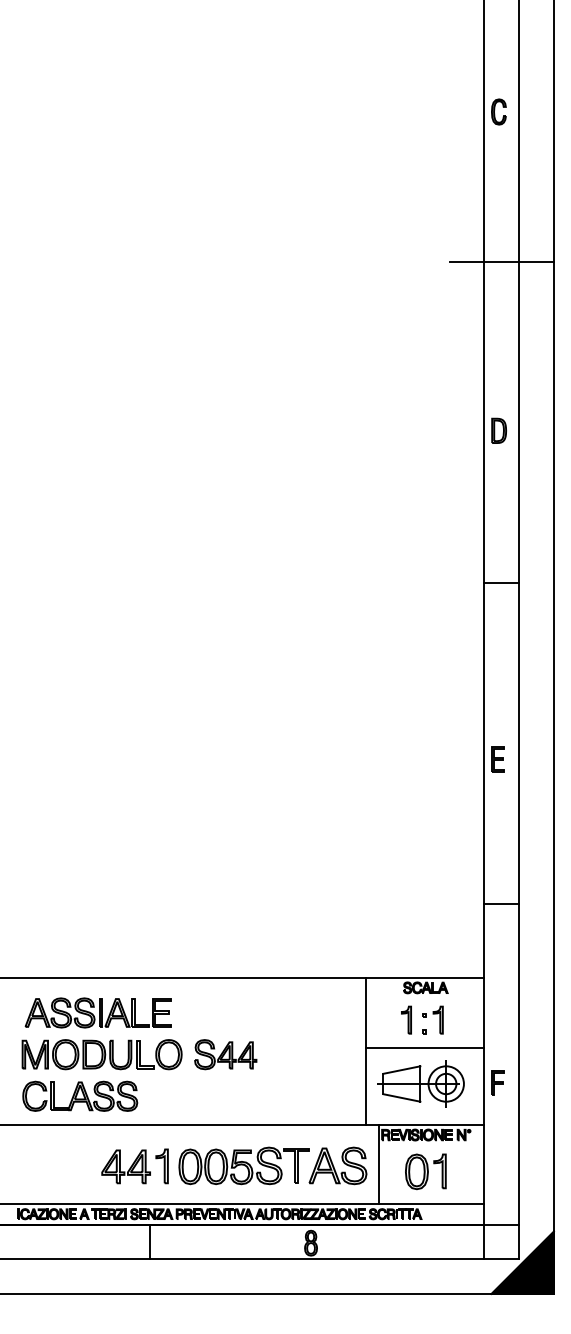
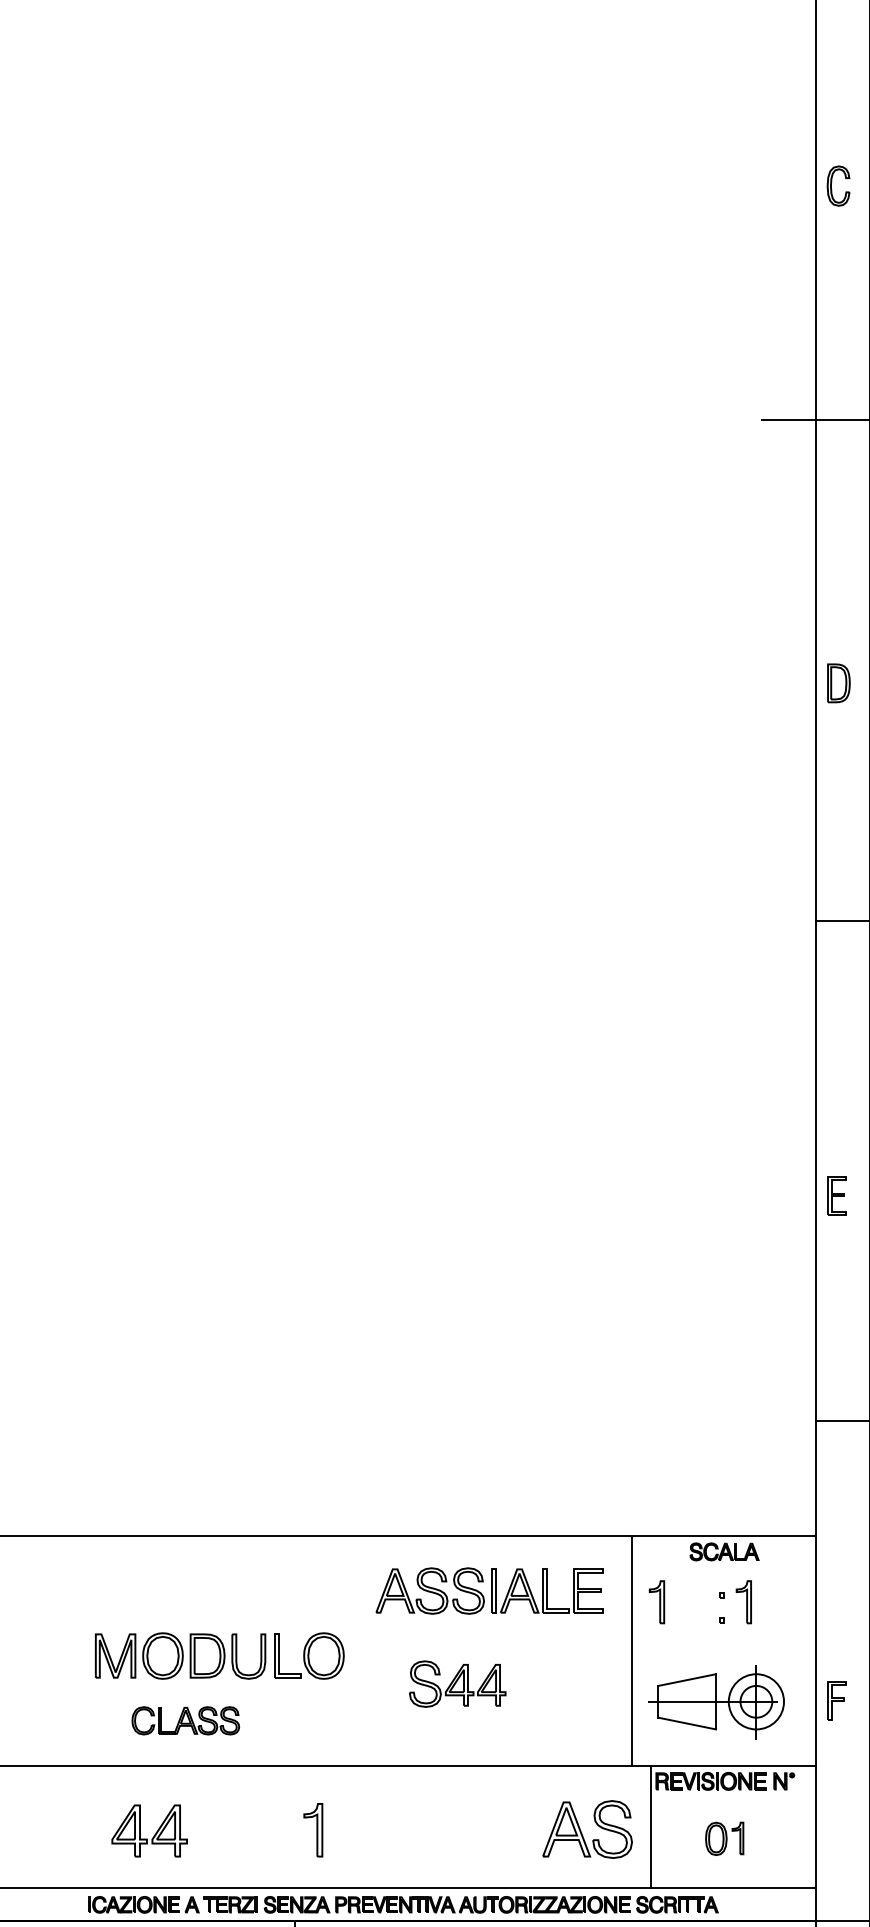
part: (97, 1012) -> (488, 1590), moved
part: (406, 1019) -> (656, 1601), moved
line: (425, 1048) -> (724, 1646), removed
part: (225, 1054) -> (457, 1683), moved
part: (80, 1095) -> (186, 1719), size x0.6
part: (243, 1165) -> (440, 1828), removed
part: (125, 1166) -> (148, 1830), moved
part: (425, 1171) -> (724, 1838), size x0.6

